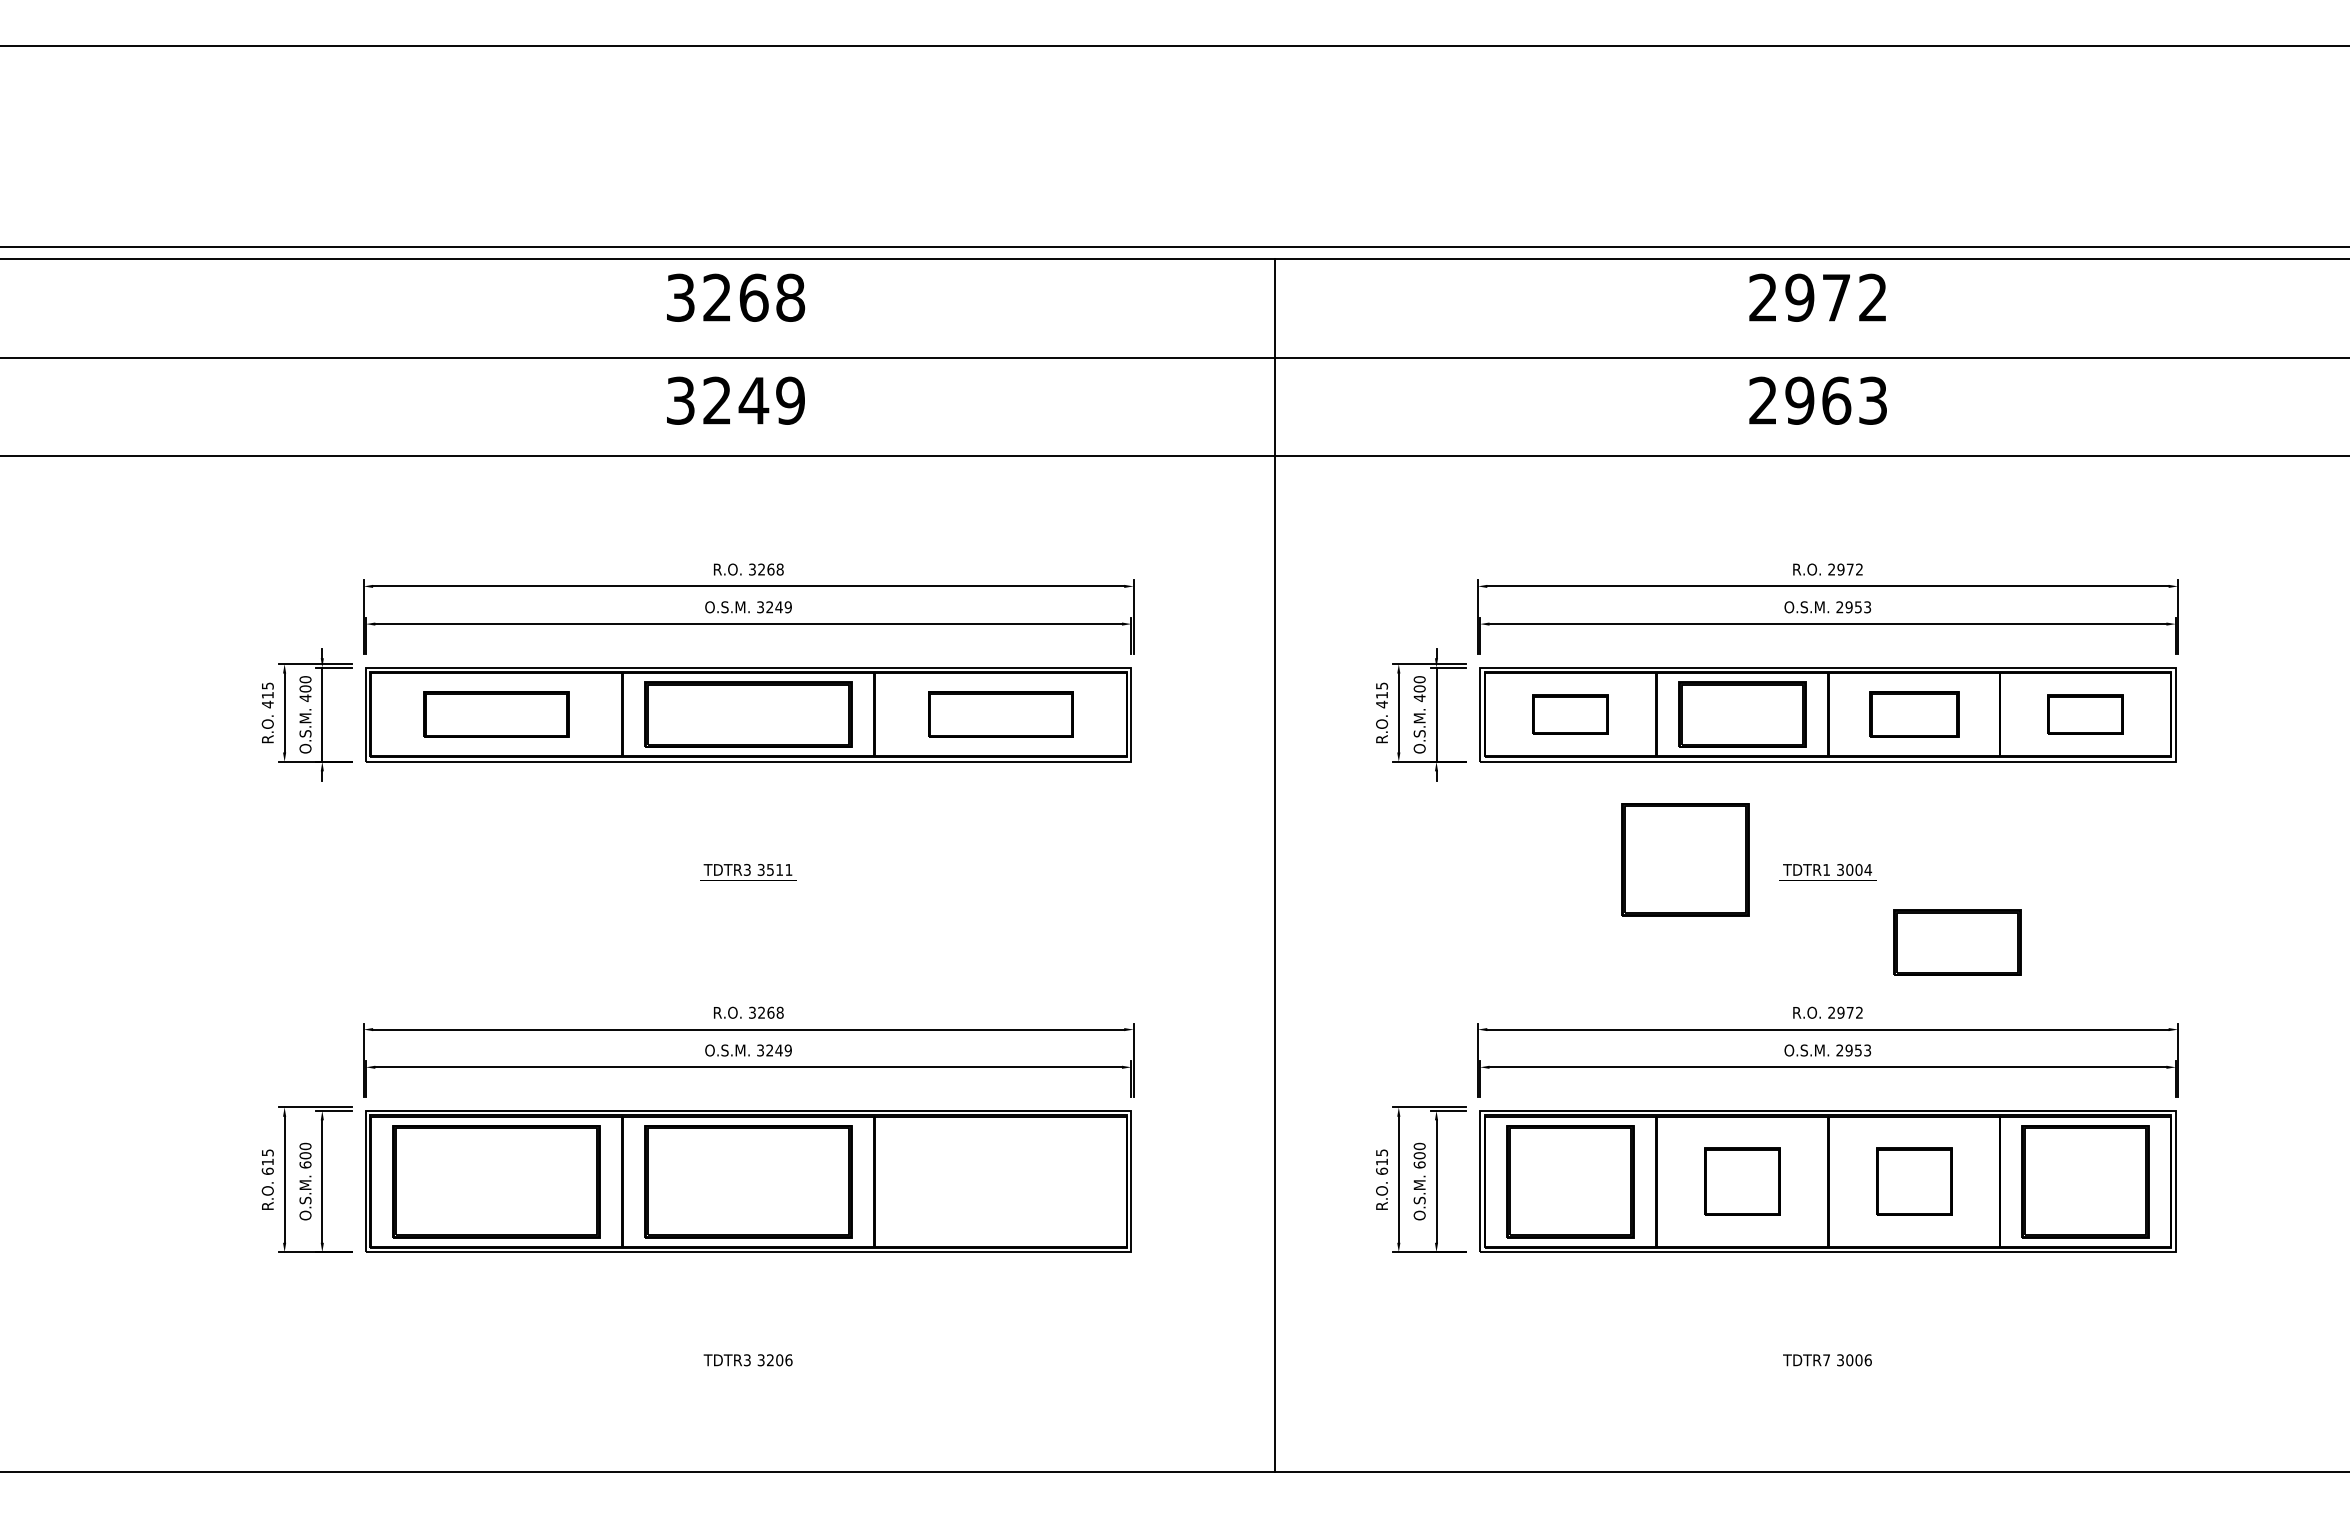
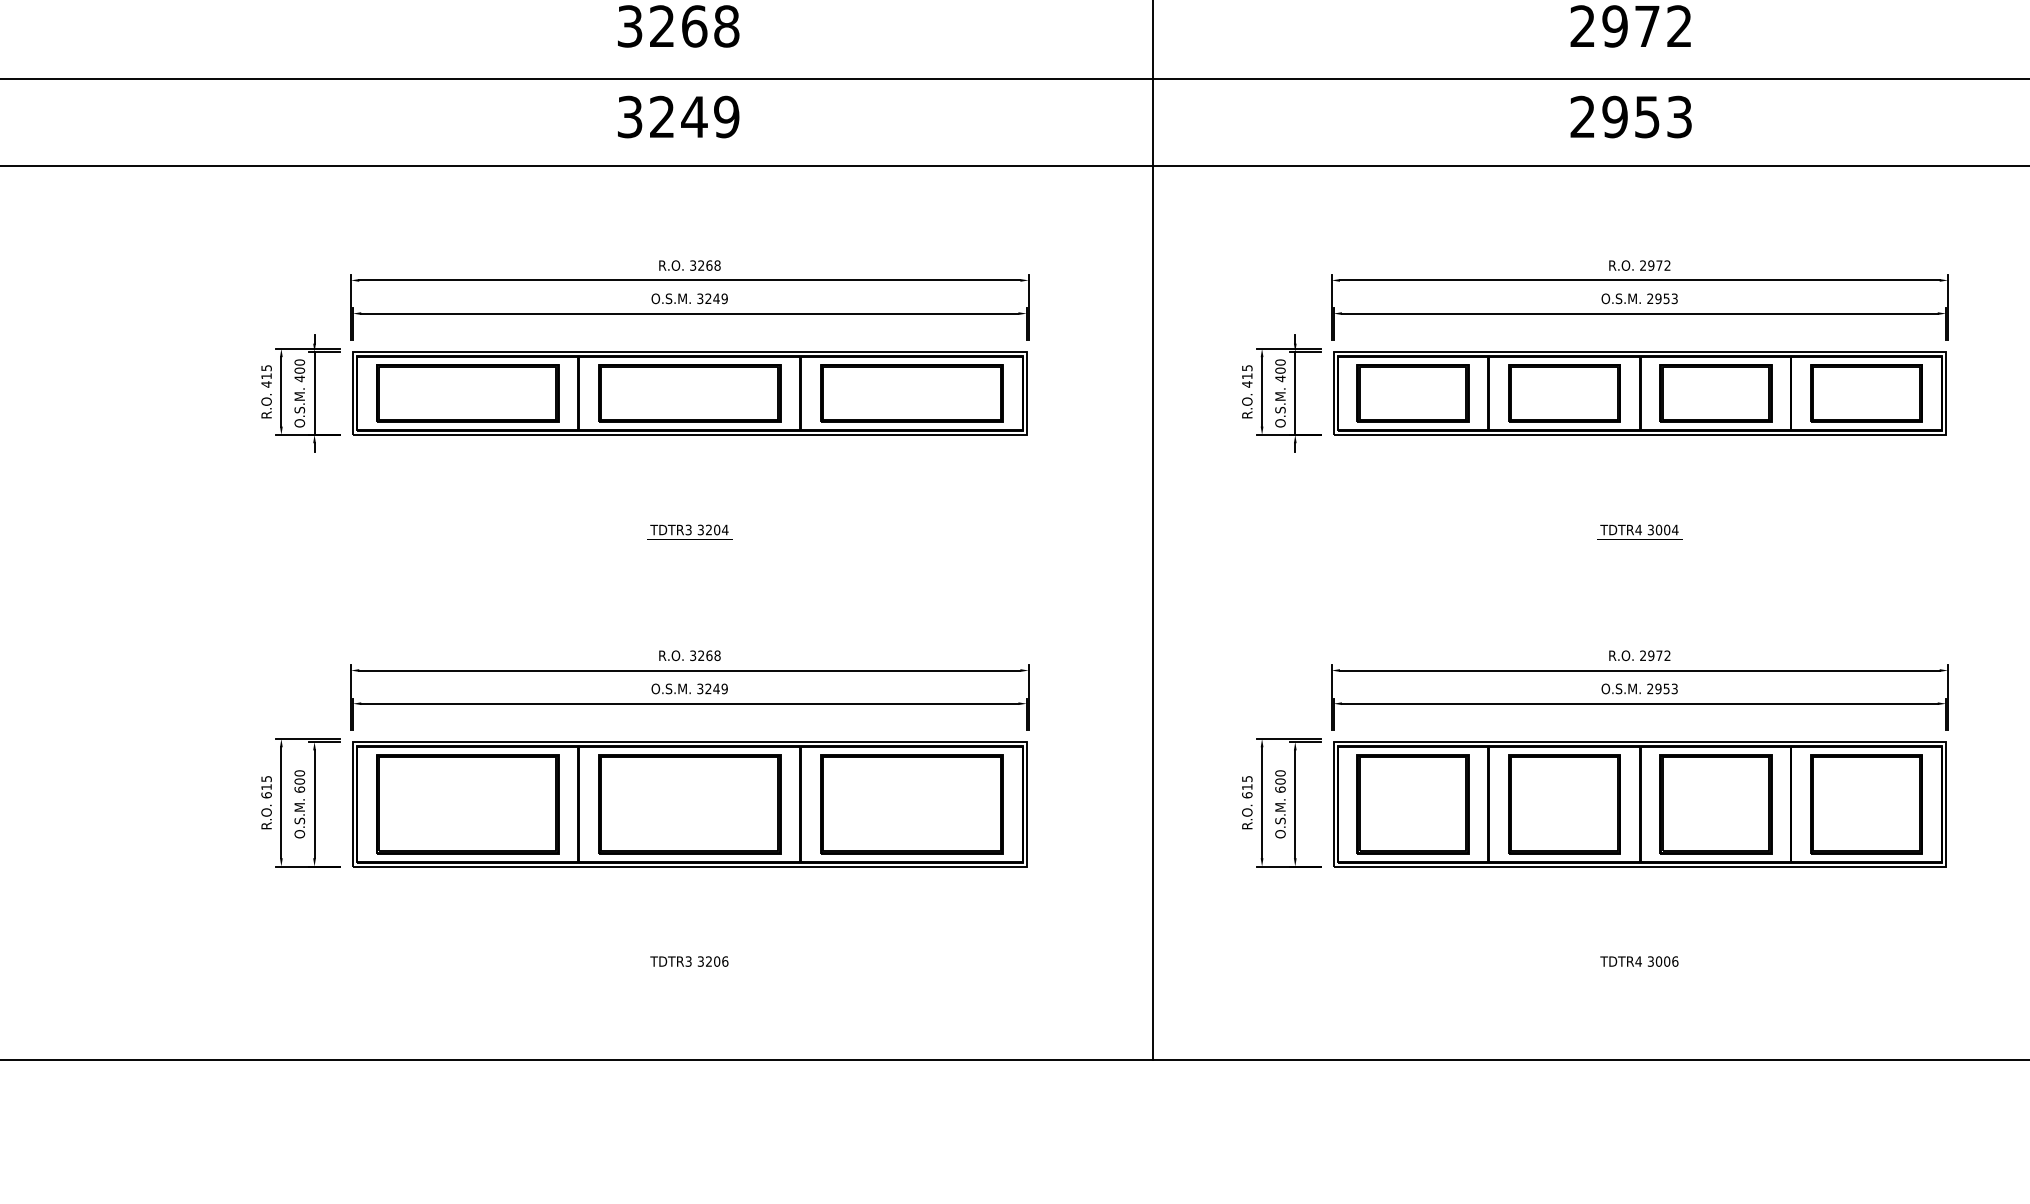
text: (1836, 400) -> (1647, 116), 2963 -> 2953
part: (496, 714) -> (467, 393), size x1.43
part: (1000, 714) -> (911, 393), size x1.43
part: (1570, 714) -> (1413, 393), size x1.67
part: (1914, 714) -> (1716, 393), size x1.43
part: (2085, 714) -> (1866, 393), size x1.67
part: (1685, 859) -> (1514, 520), removed
text: (779, 869) -> (716, 529), 3511 -> 3204
text: (1826, 869) -> (1638, 529), TDTR1 -> TDTR4
part: (1957, 942) -> (1753, 593), removed
part: (1000, 1181) -> (911, 804), added
part: (1742, 1181) -> (1564, 804), size x1.67
part: (1914, 1181) -> (1716, 804), size x1.67
text: (1826, 1360) -> (1638, 961), TDTR7 -> TDTR4

